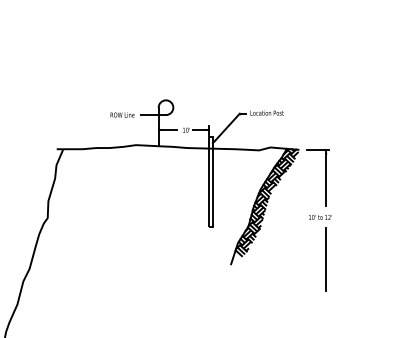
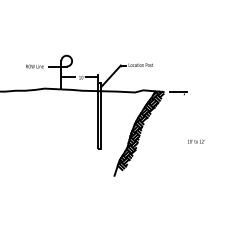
line: (326, 177) -> (184, 112), removed
text: (320, 216) -> (196, 140), moved
line: (326, 259) -> (184, 172), removed

